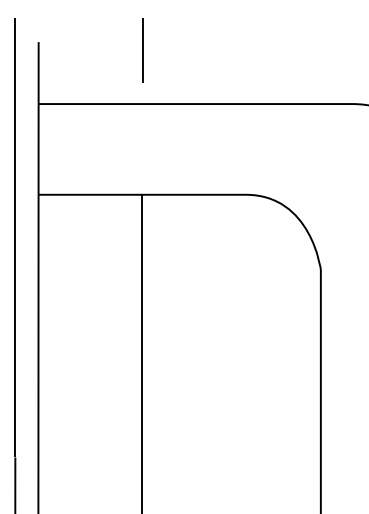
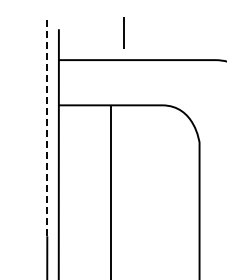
line: (142, 48) -> (123, 32), moved
line: (15, 237) -> (47, 126), solid -> dashed

